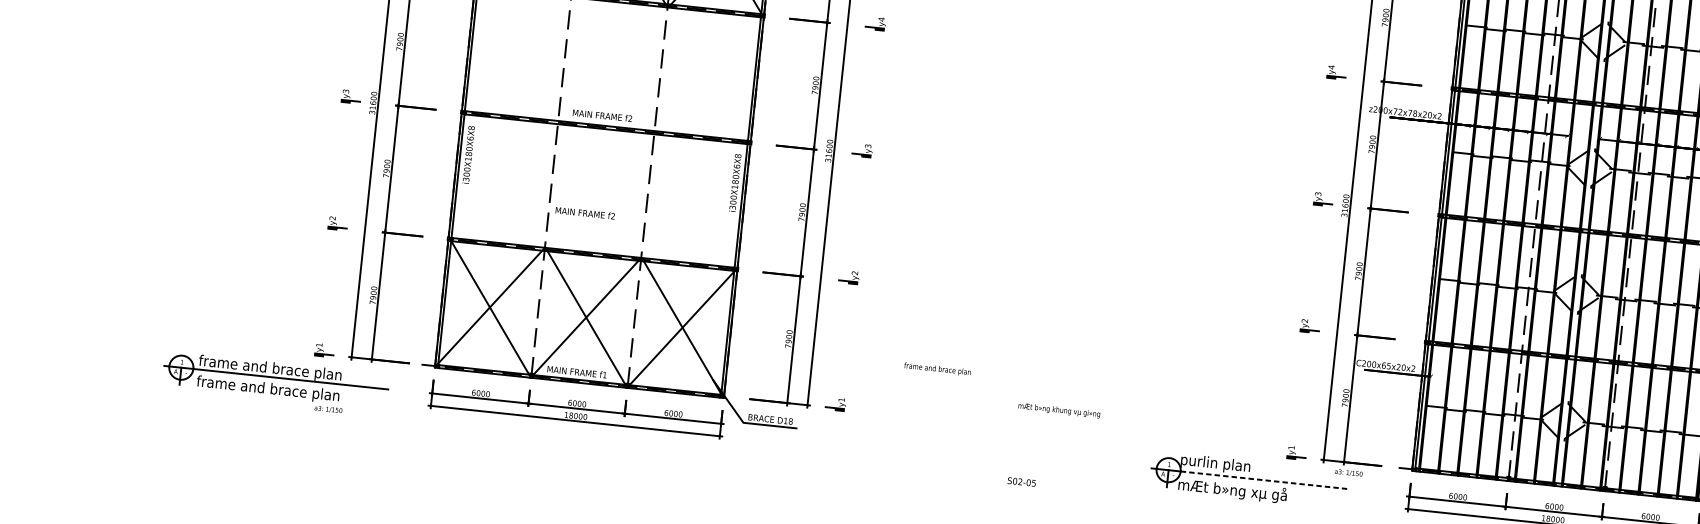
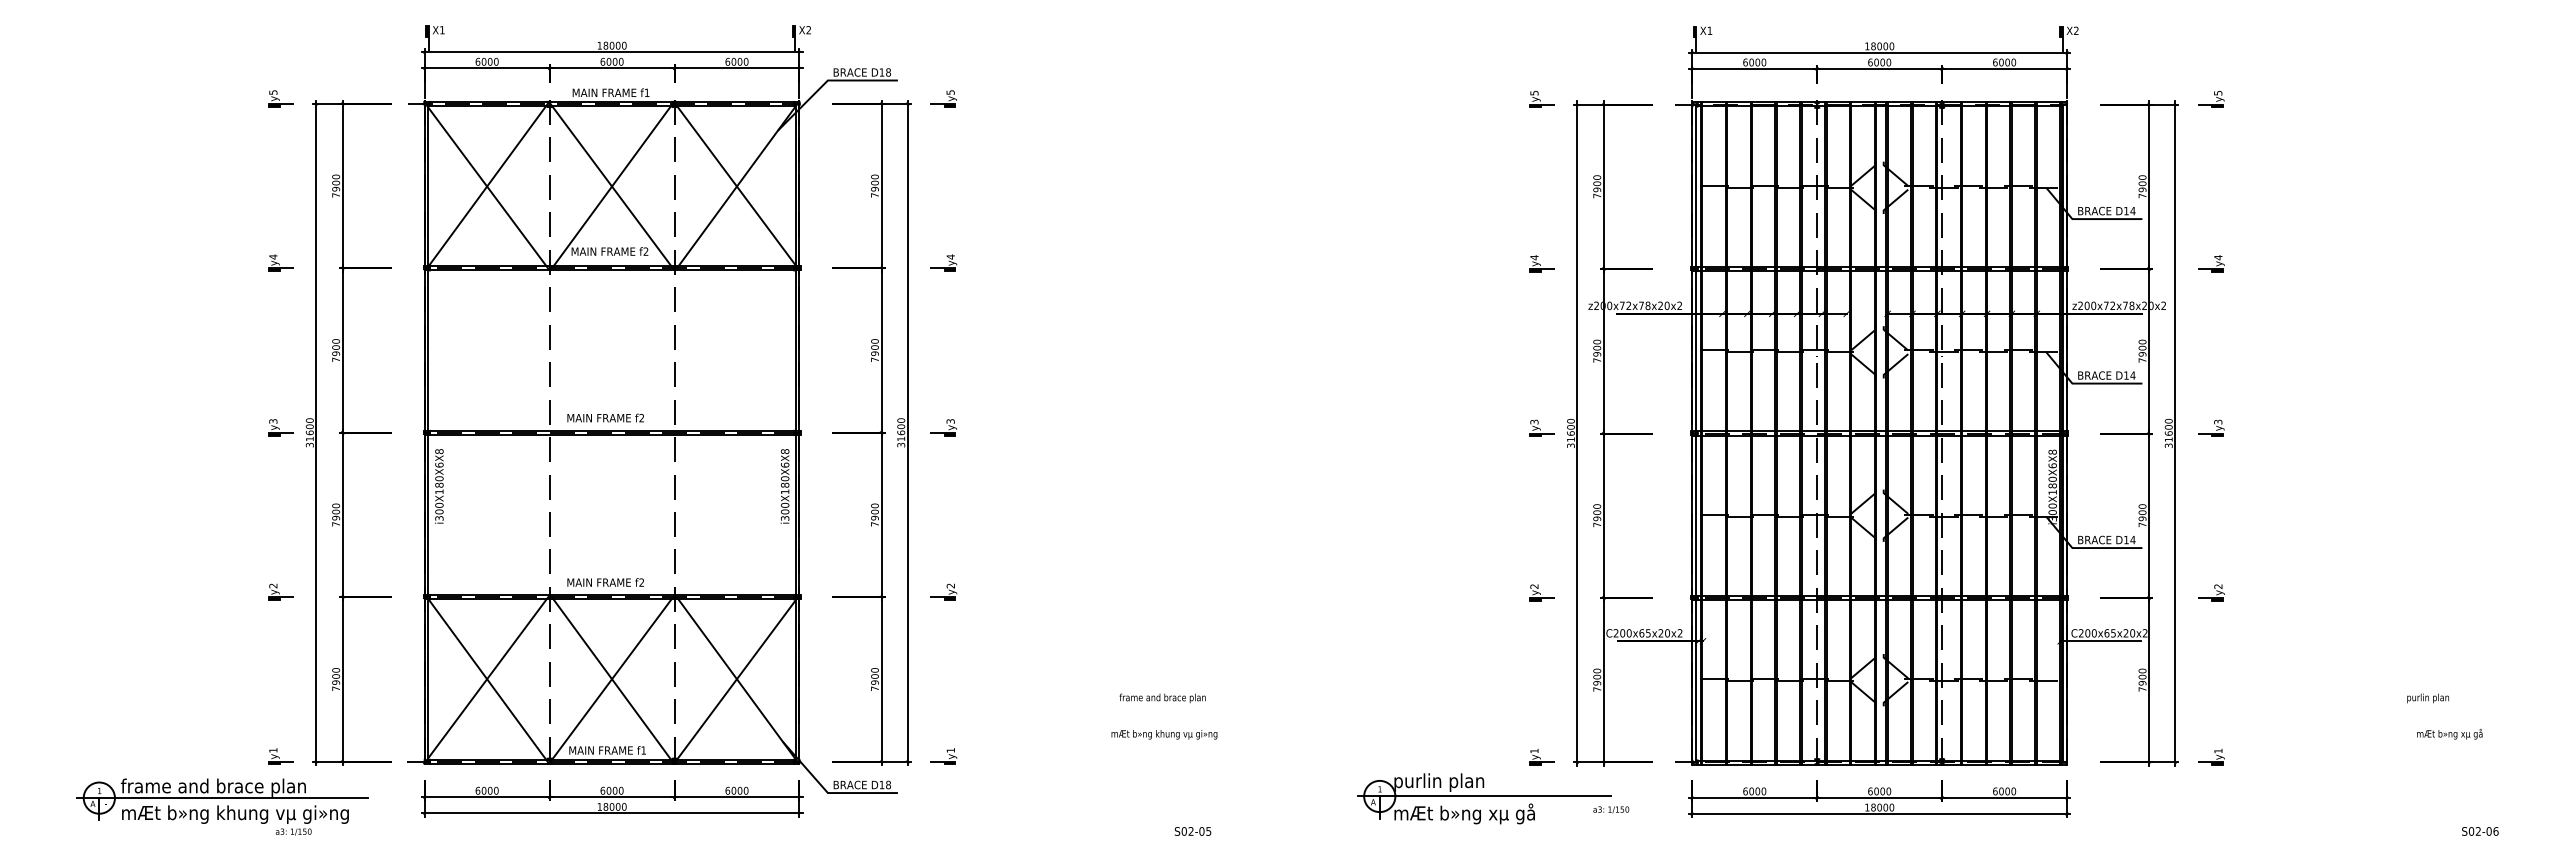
text: (585, 213) -> (605, 582), moved
text: (937, 369) -> (1162, 698), moved
text: (284, 391) -> (234, 814), frame and brace plan -> mÆt b»ng khung vµ gi»ng
text: (1059, 410) -> (1164, 734), moved
text: (1348, 472) -> (1611, 809), moved
line: (1264, 480) -> (1503, 796), dashed -> solid

